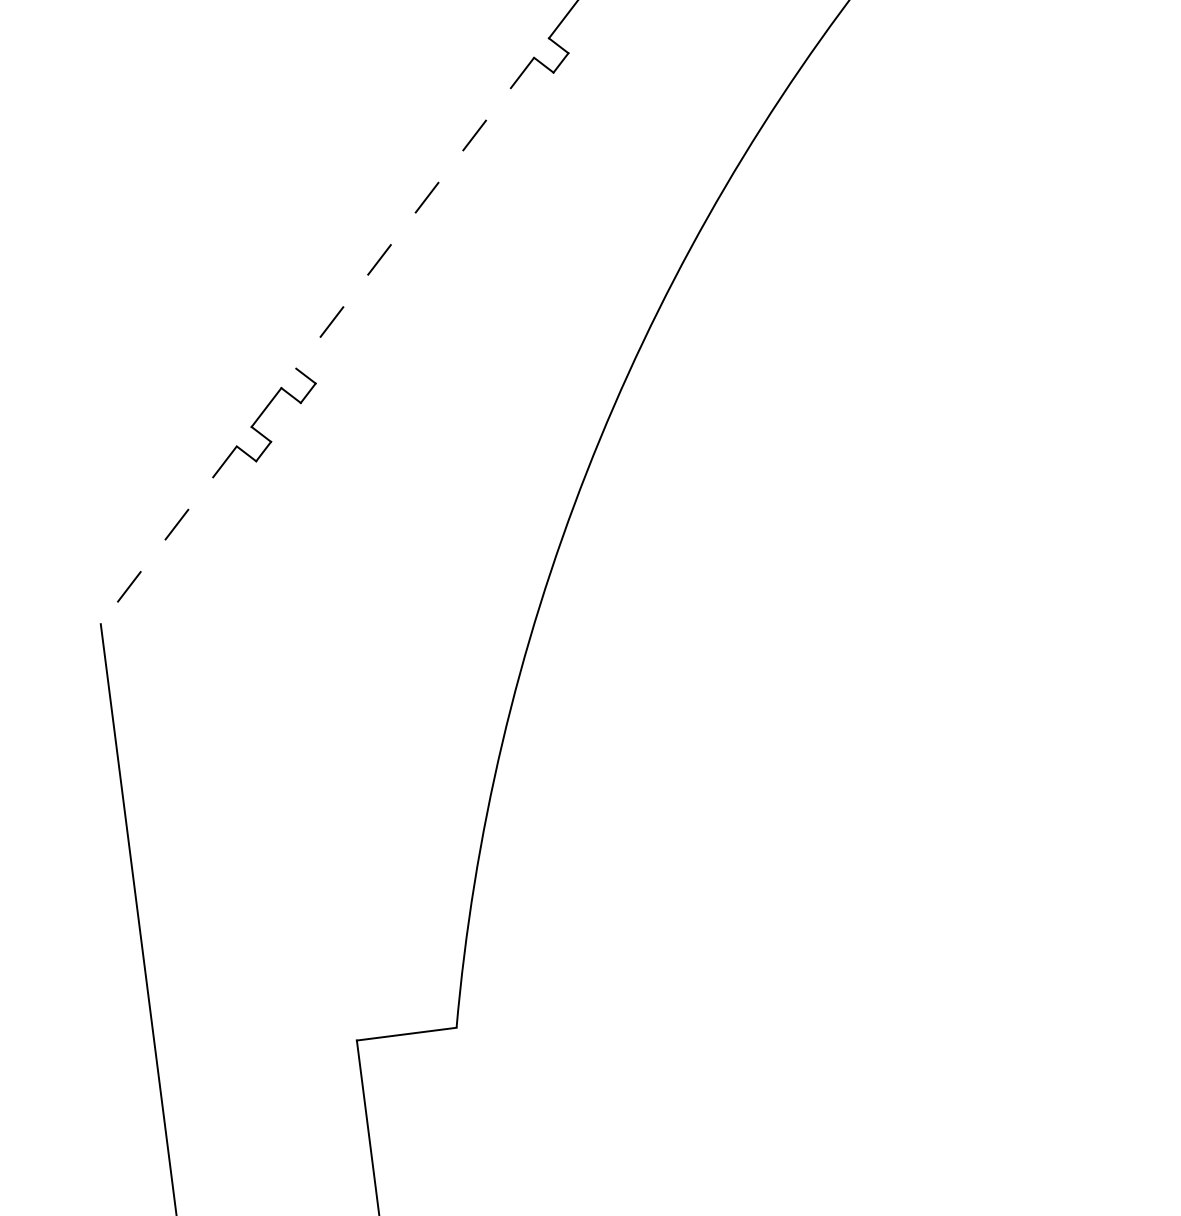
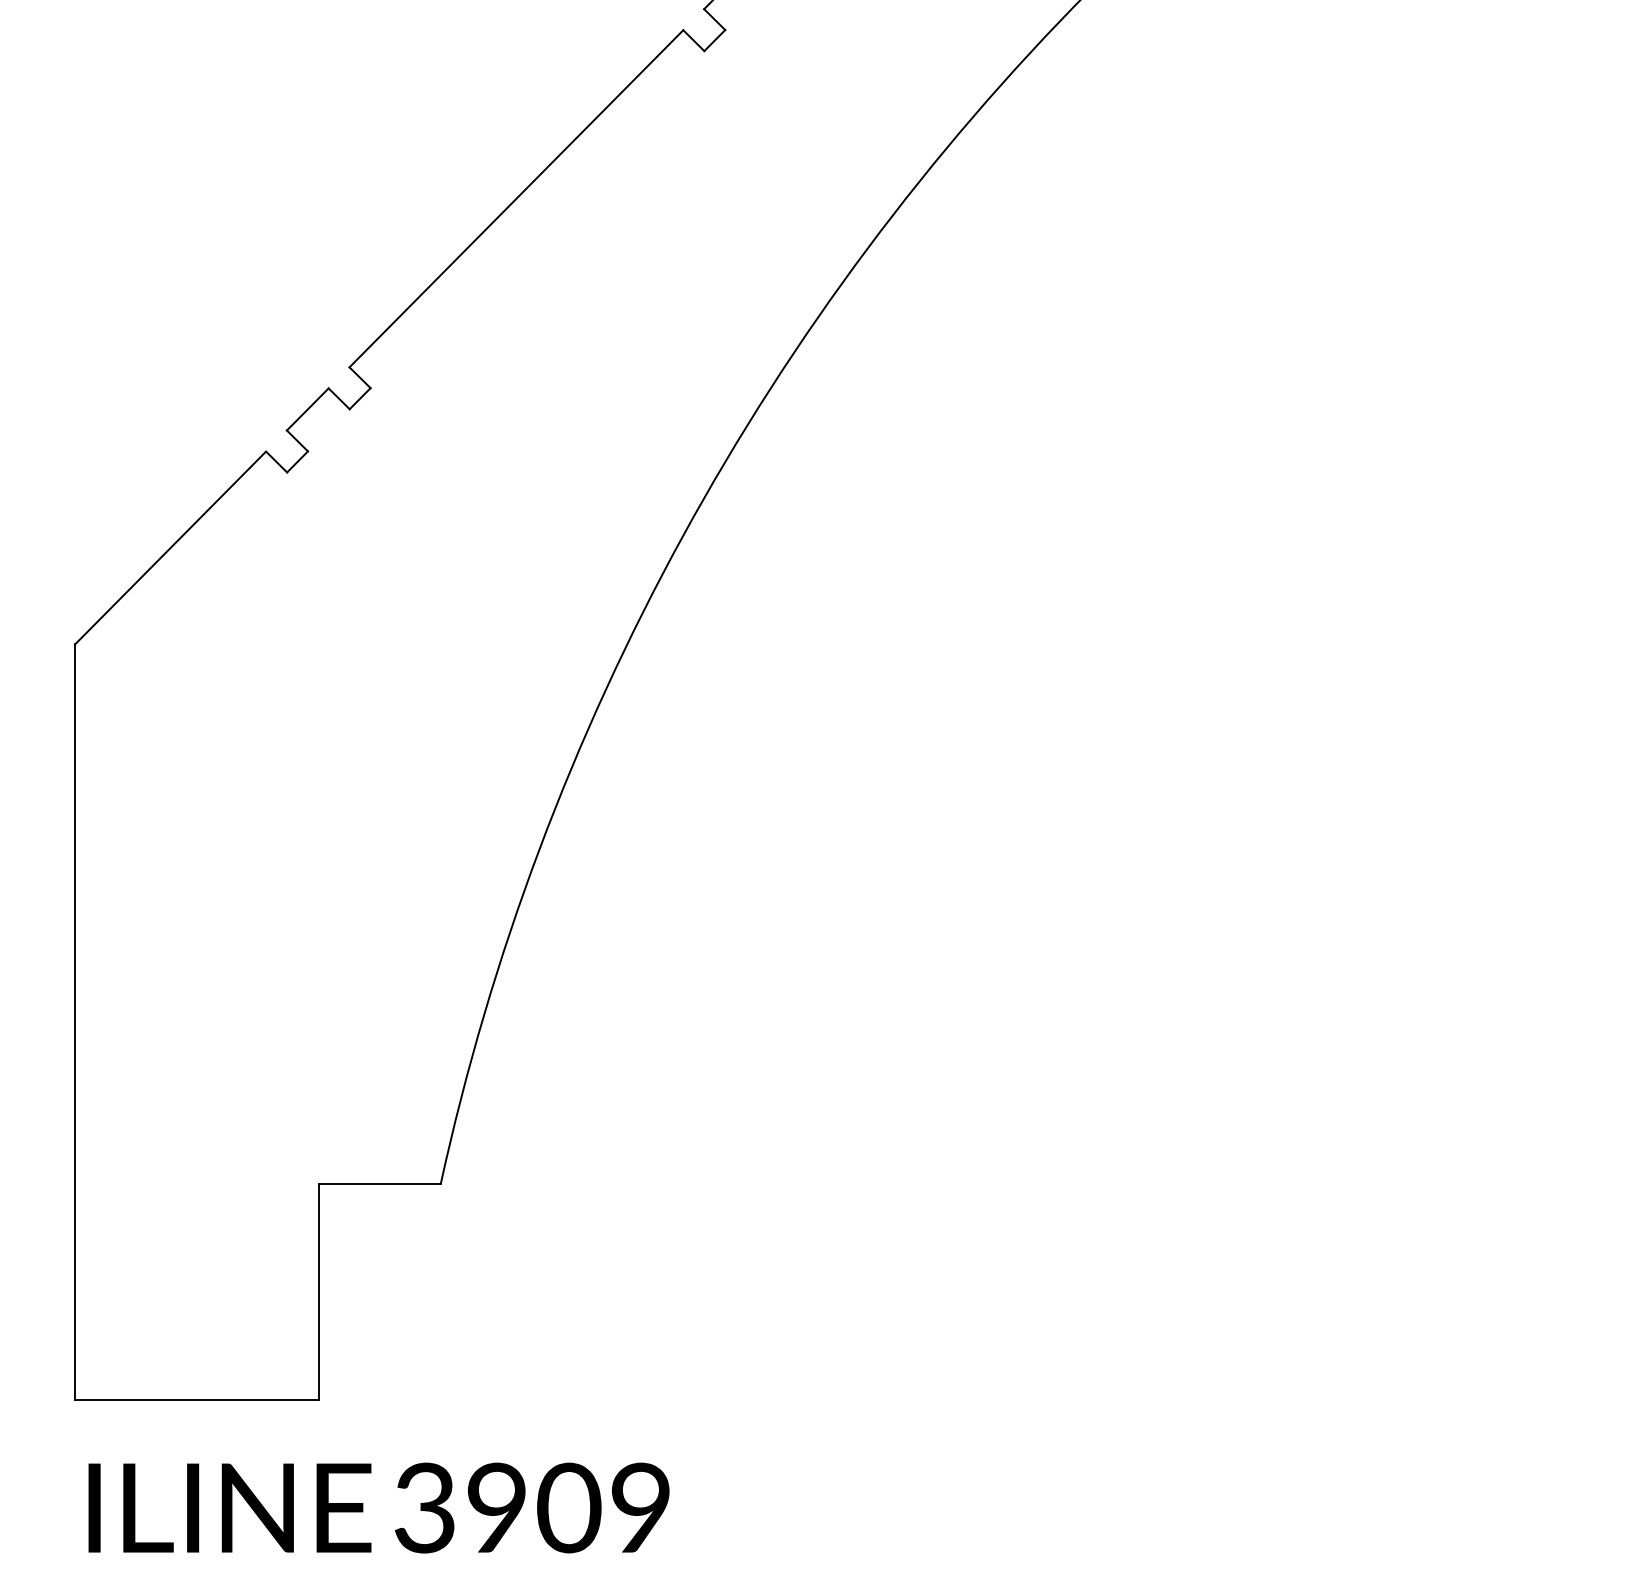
line: (415, 213) -> (516, 199), dashed -> solid
line: (168, 535) -> (170, 548), dashed -> solid

